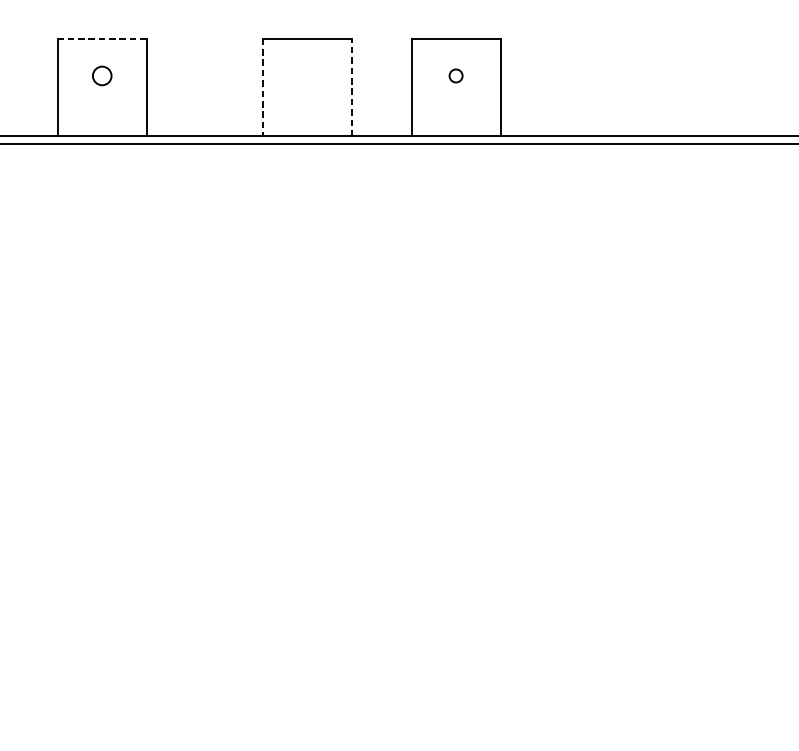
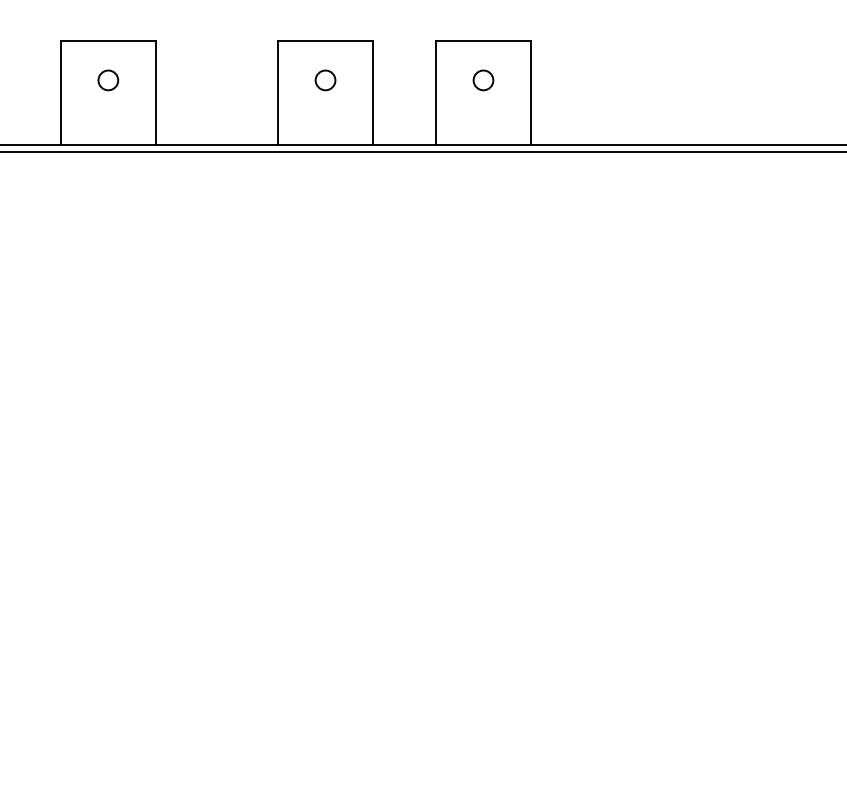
line: (101, 38) -> (107, 40), dashed -> solid
circle: (307, 76) -> (325, 80), added
circle: (456, 76) -> (483, 80), size x1.43
line: (262, 87) -> (278, 92), dashed -> solid
line: (351, 87) -> (372, 92), dashed -> solid

